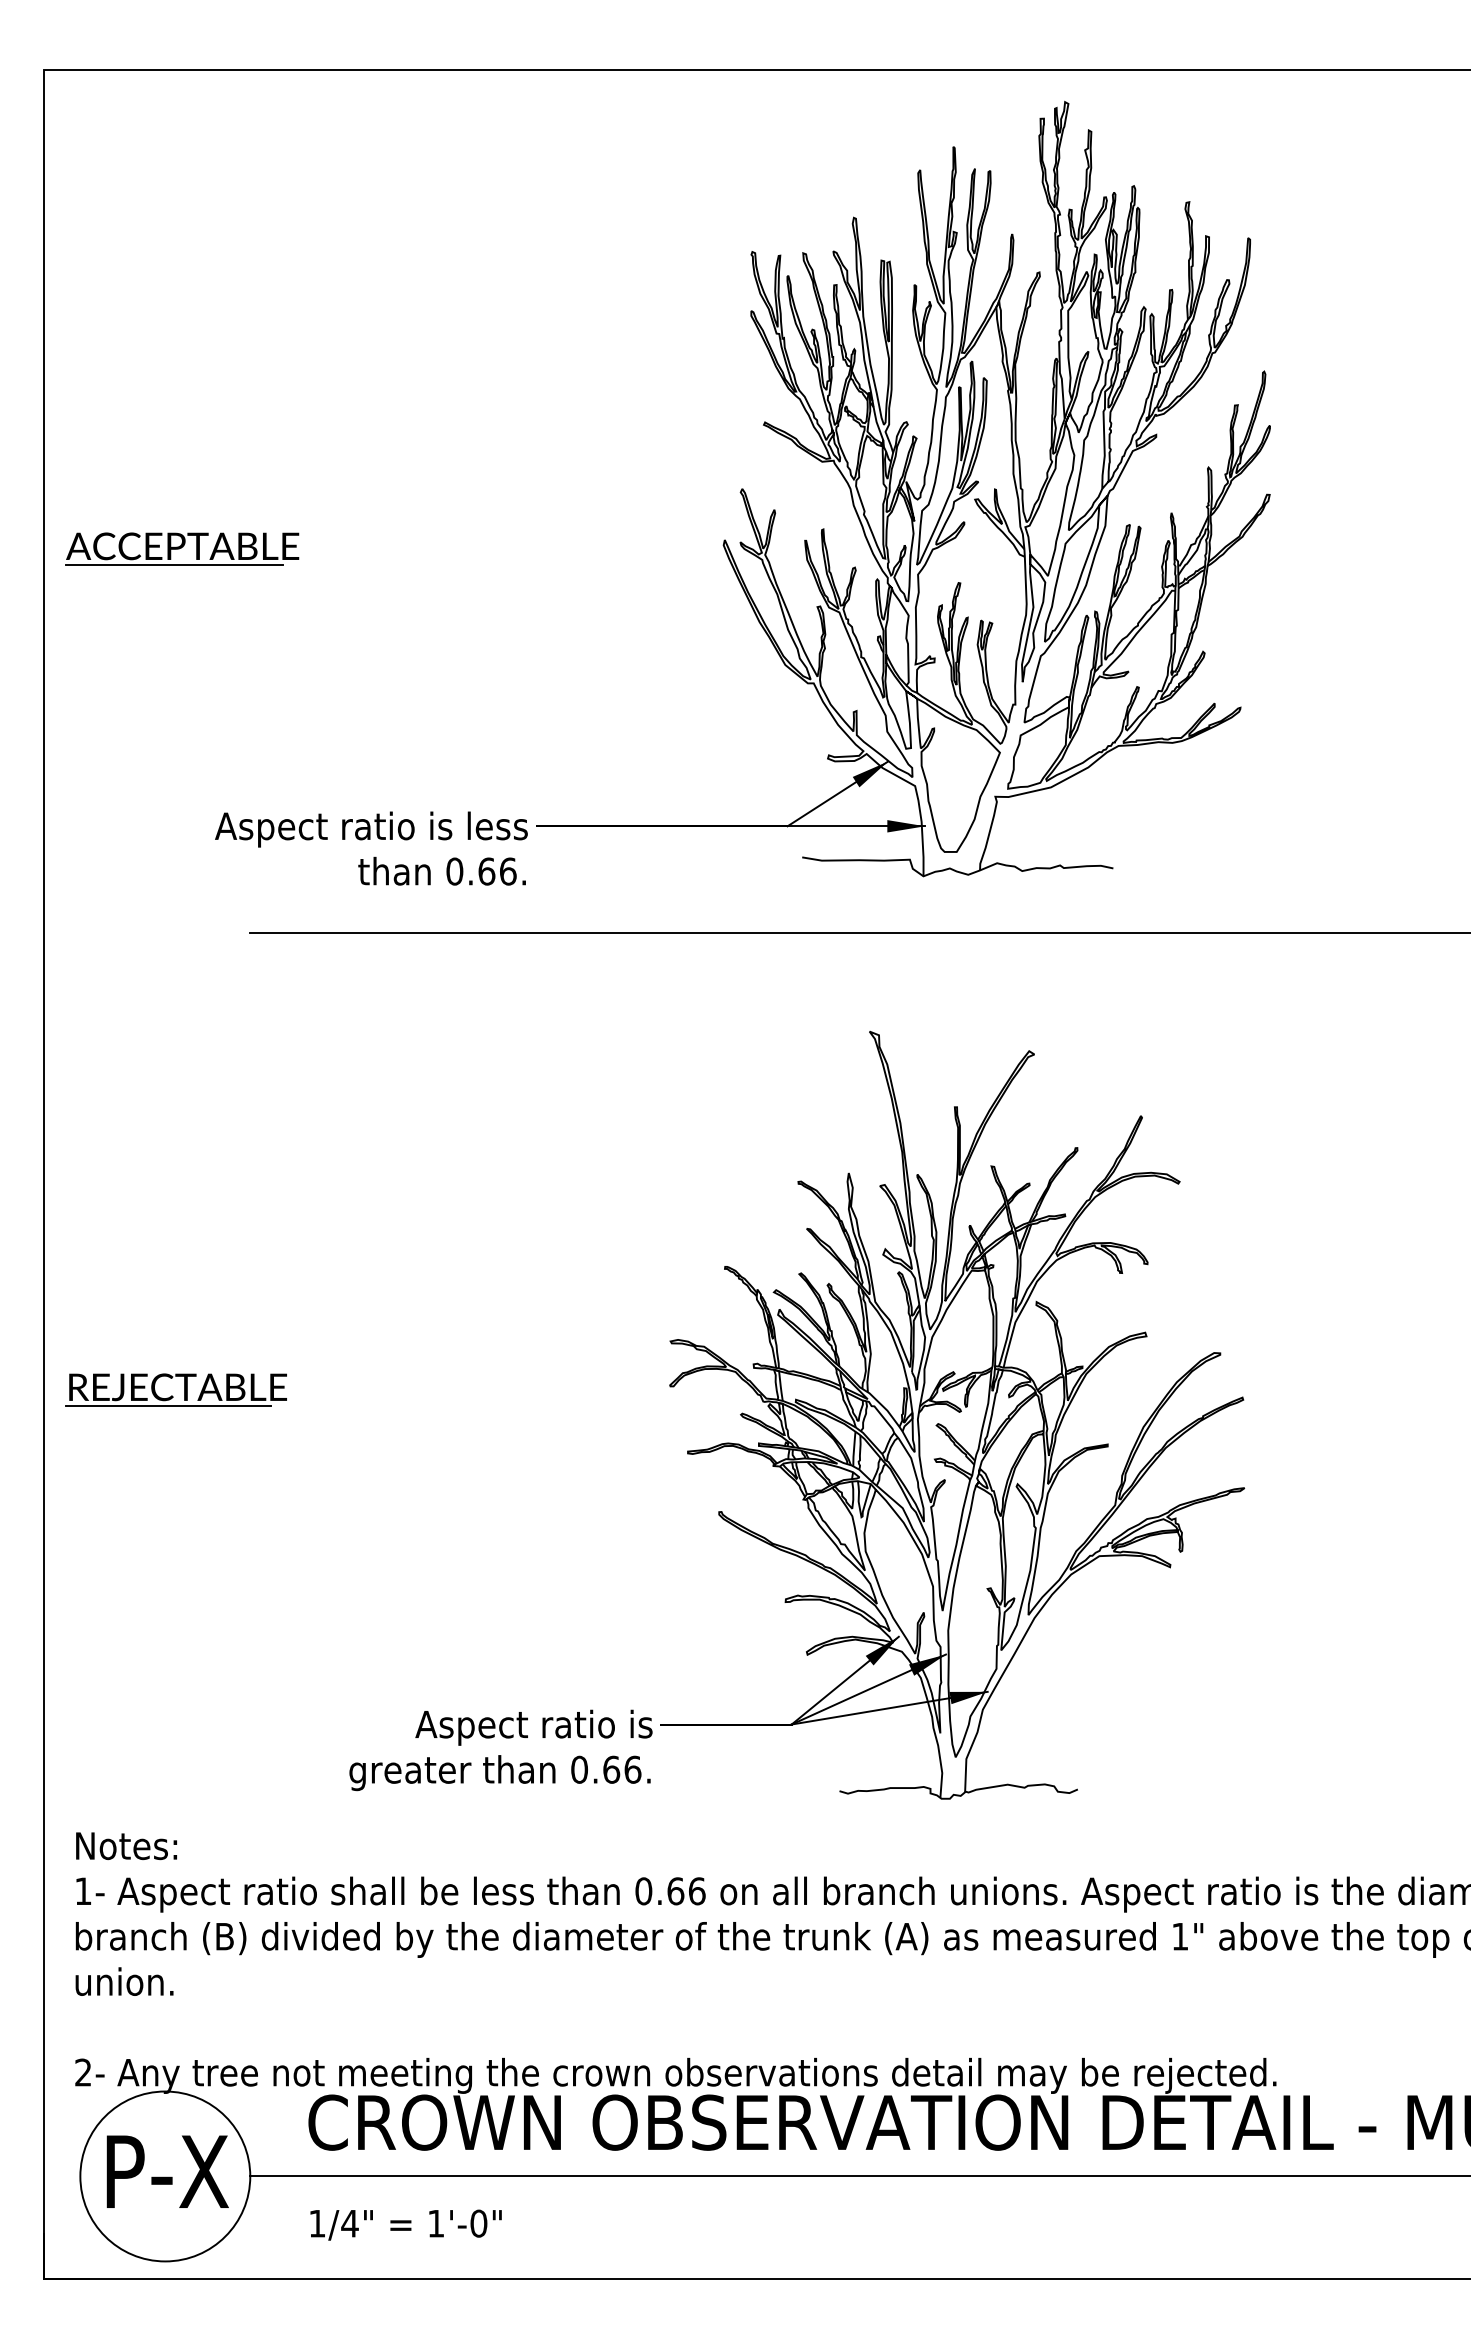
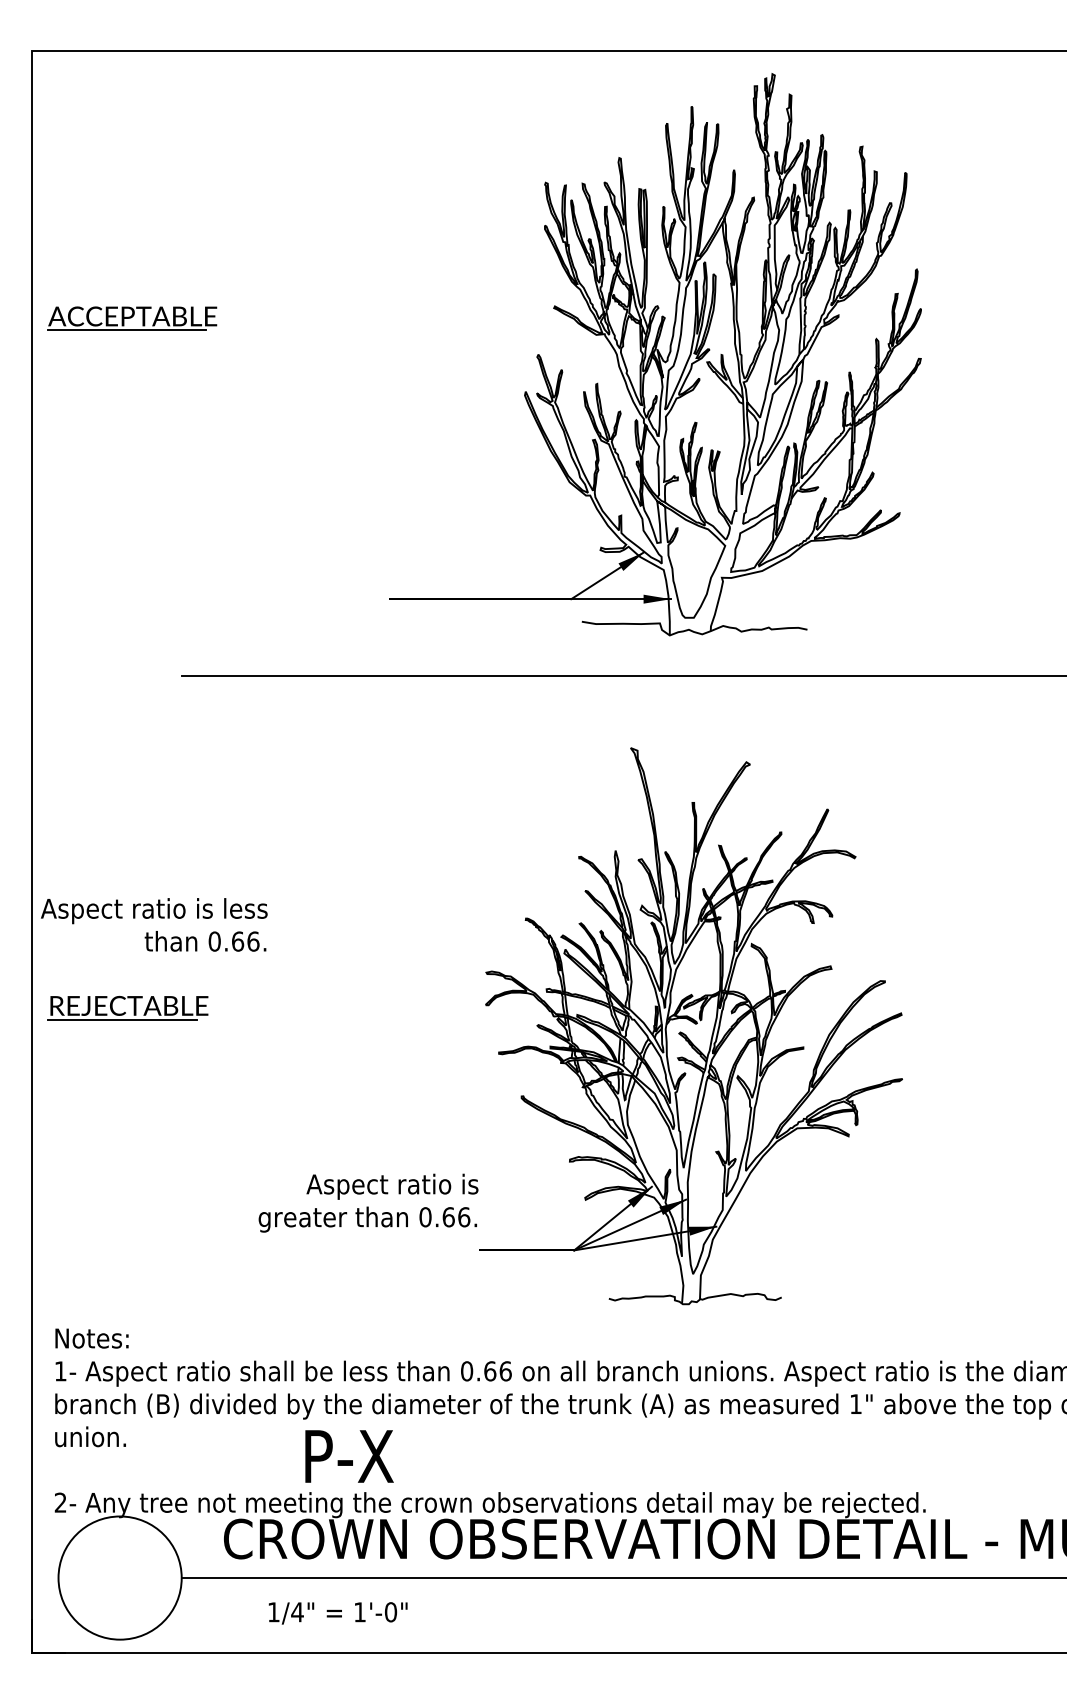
part: (182, 548) -> (132, 318), moved
text: (371, 848) -> (154, 924), moved
text: (500, 1750) -> (368, 1203), moved
text: (167, 2171) -> (349, 1456), moved
text: (405, 2224) -> (337, 1612), moved

